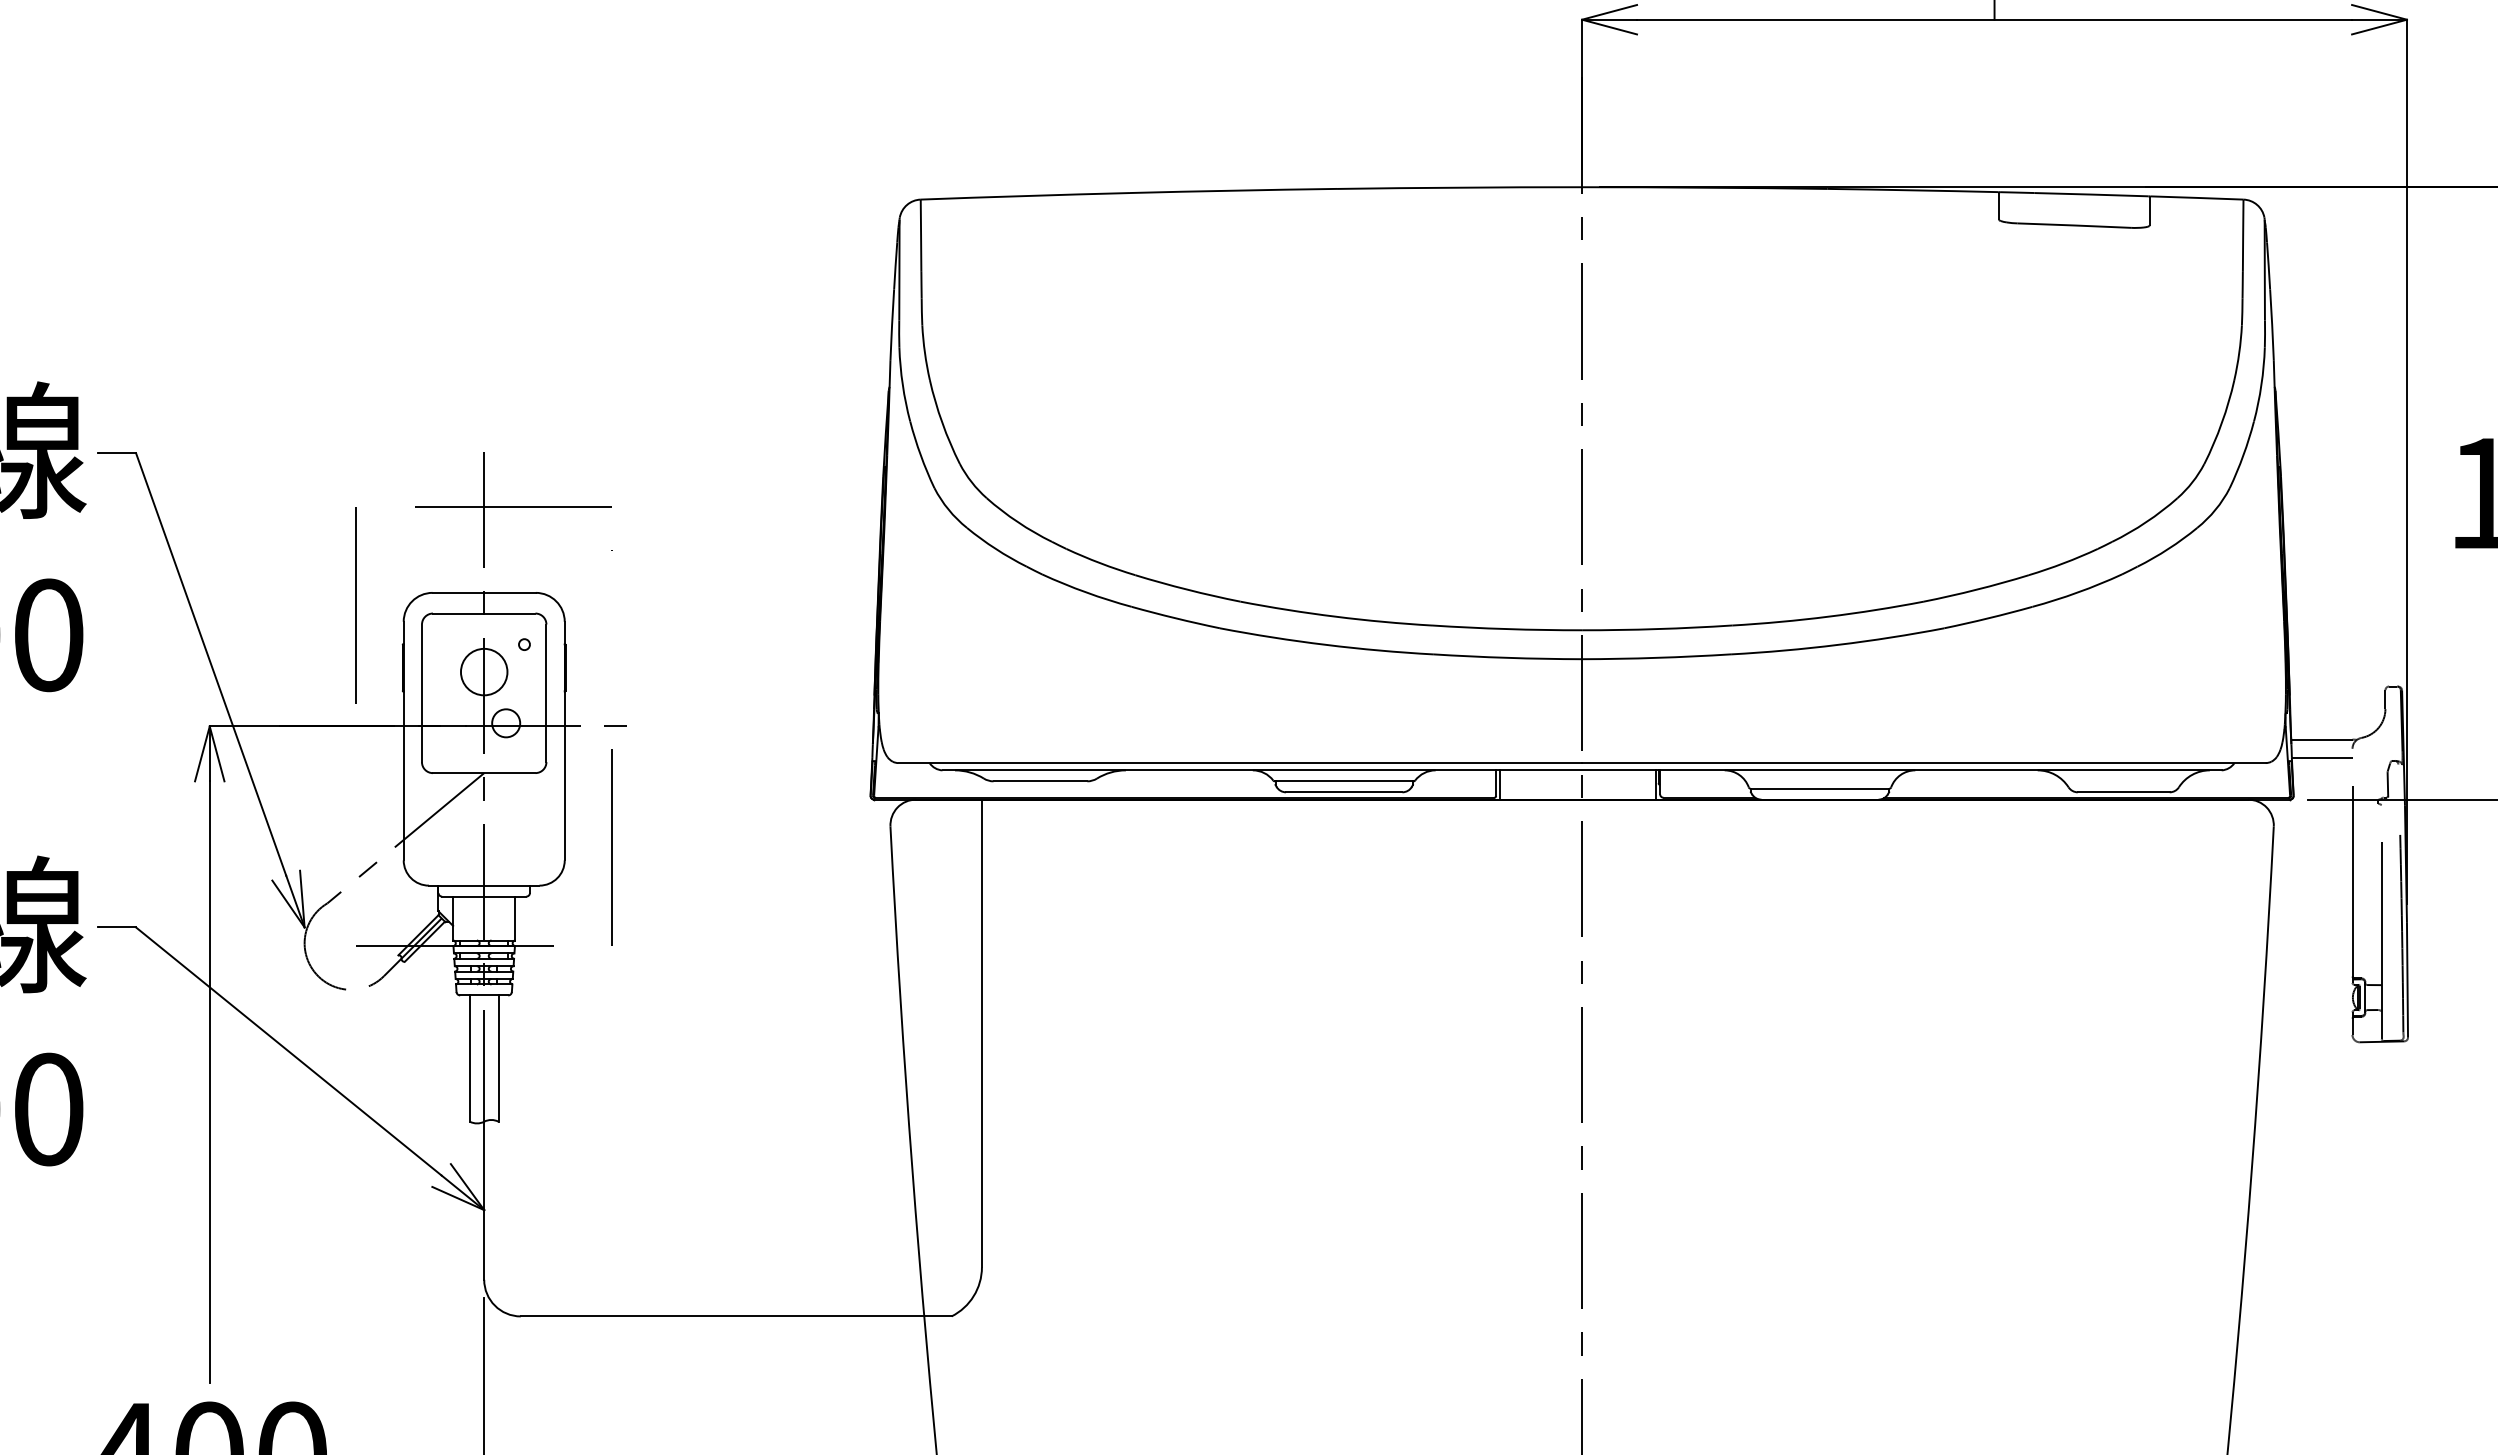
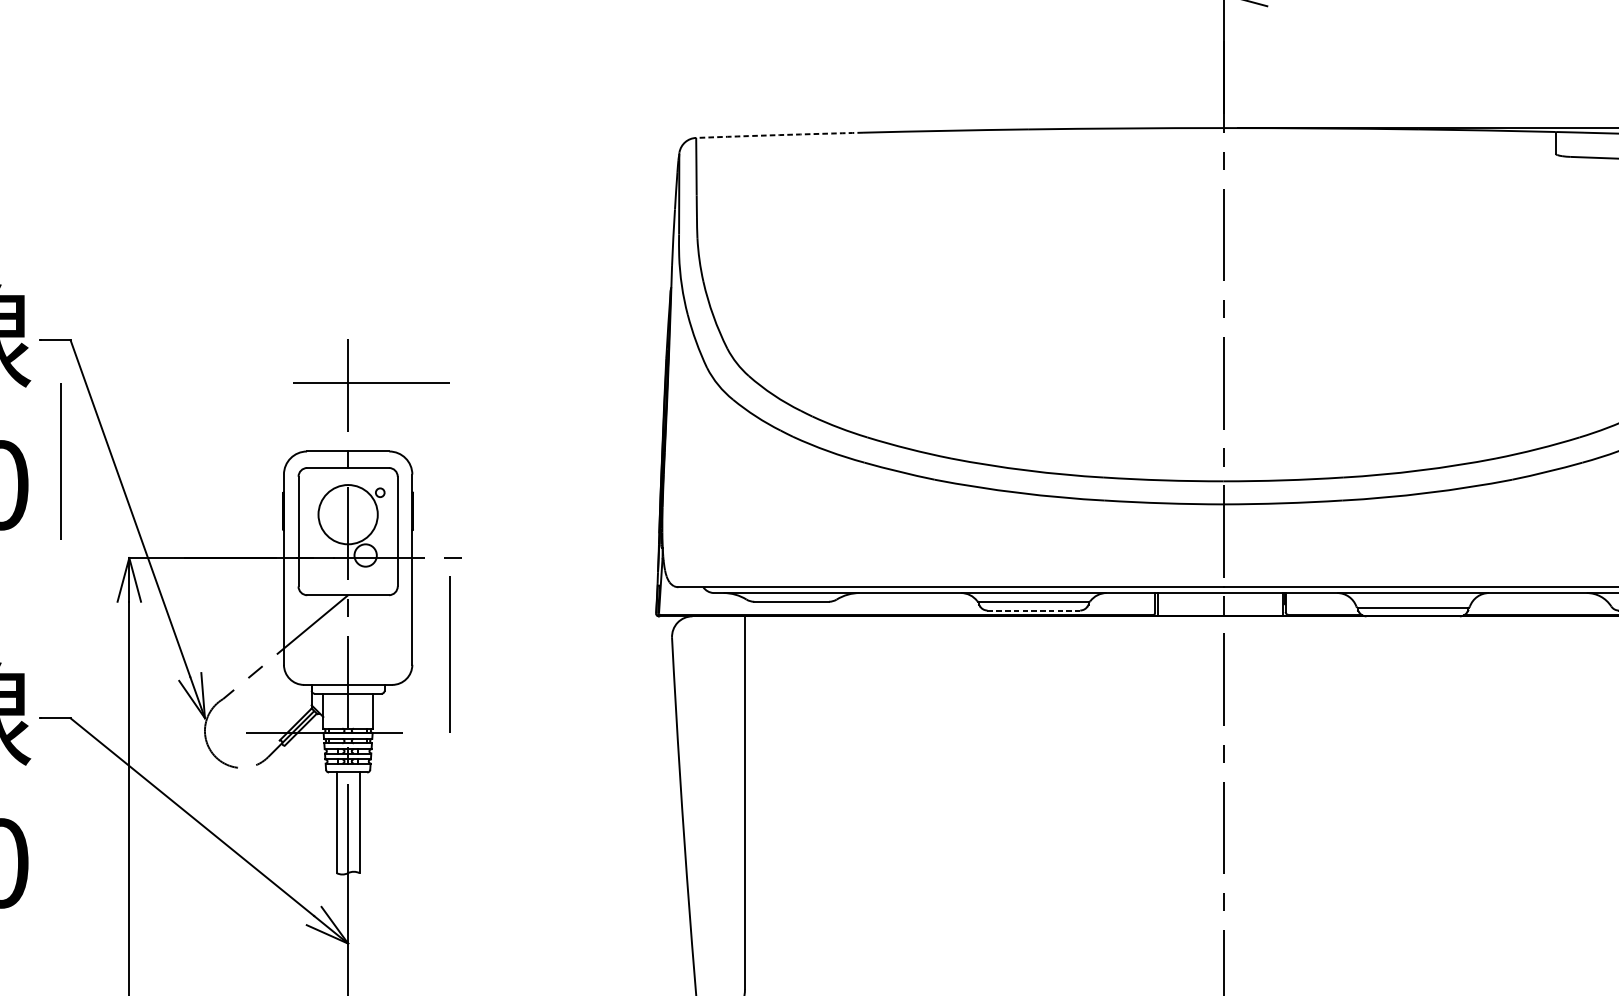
arc: (1025, 196) -> (779, 135), solid -> dashed
line: (355, 605) -> (60, 461), moved
circle: (483, 671) -> (347, 514), size x1.6
line: (1344, 792) -> (1034, 610), solid -> dashed

